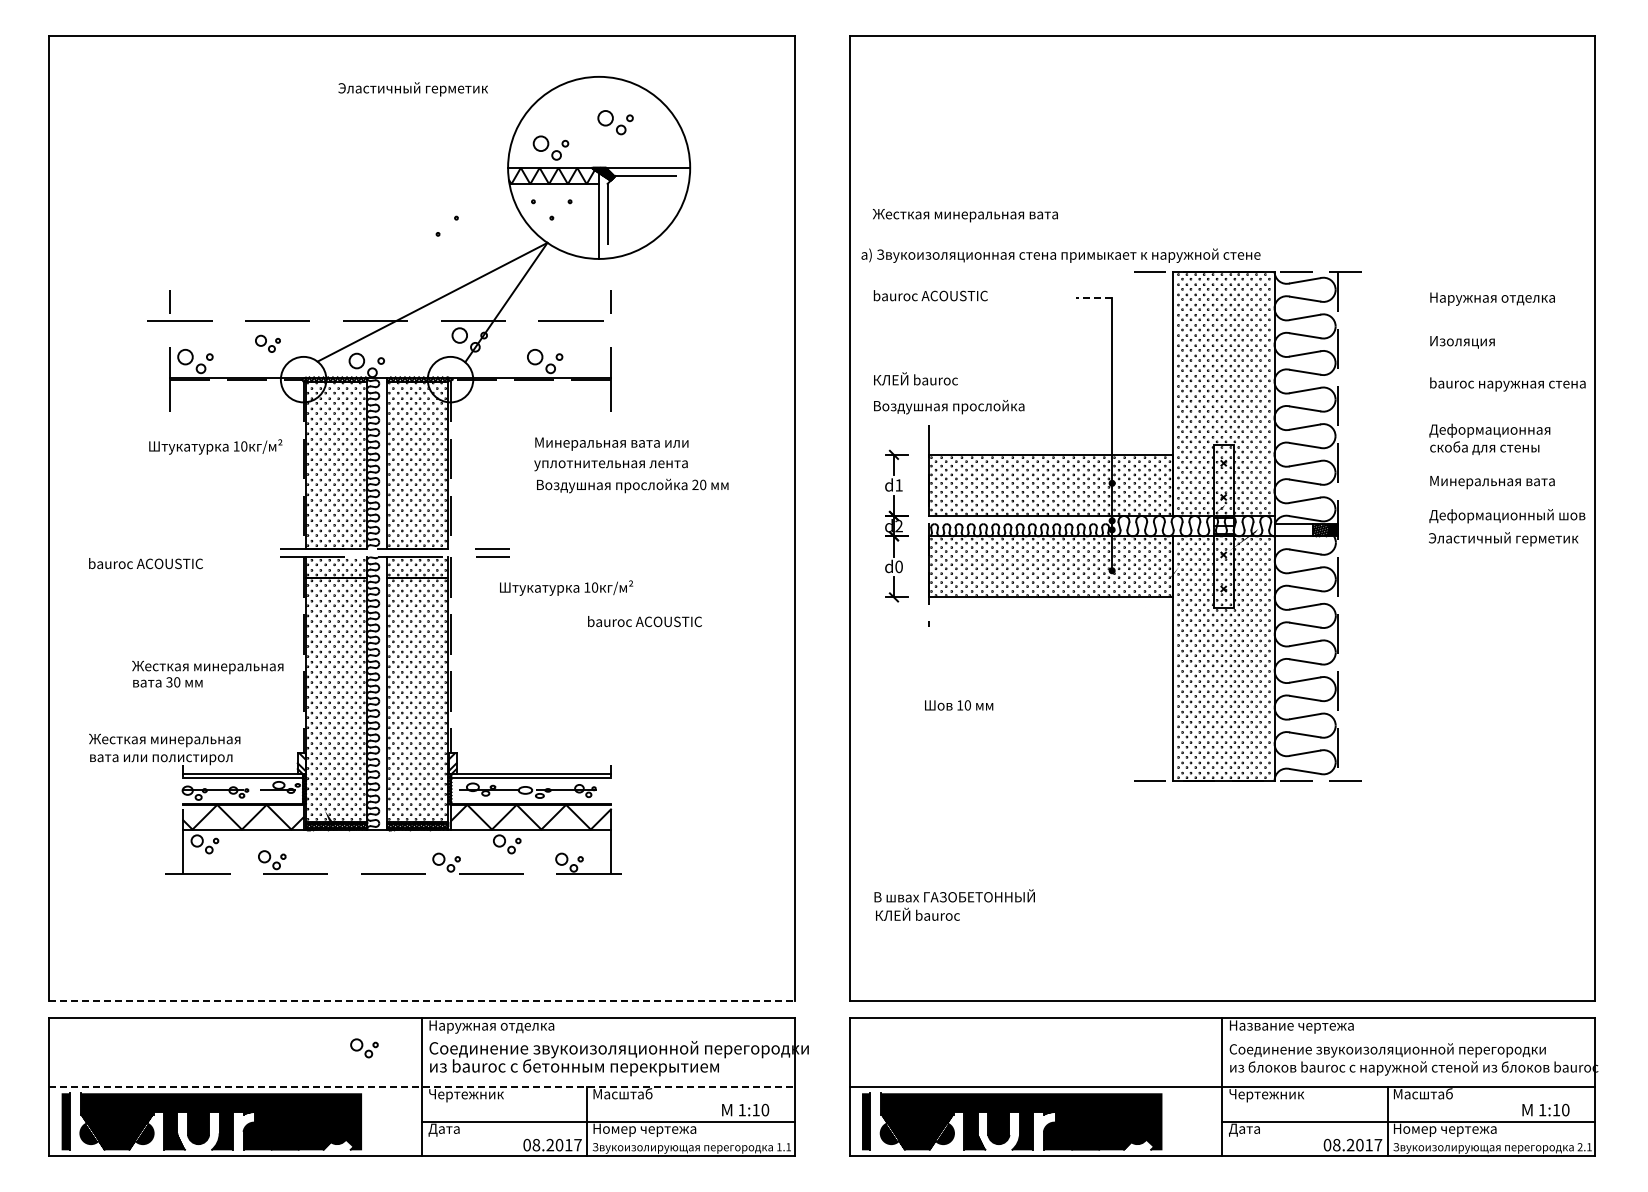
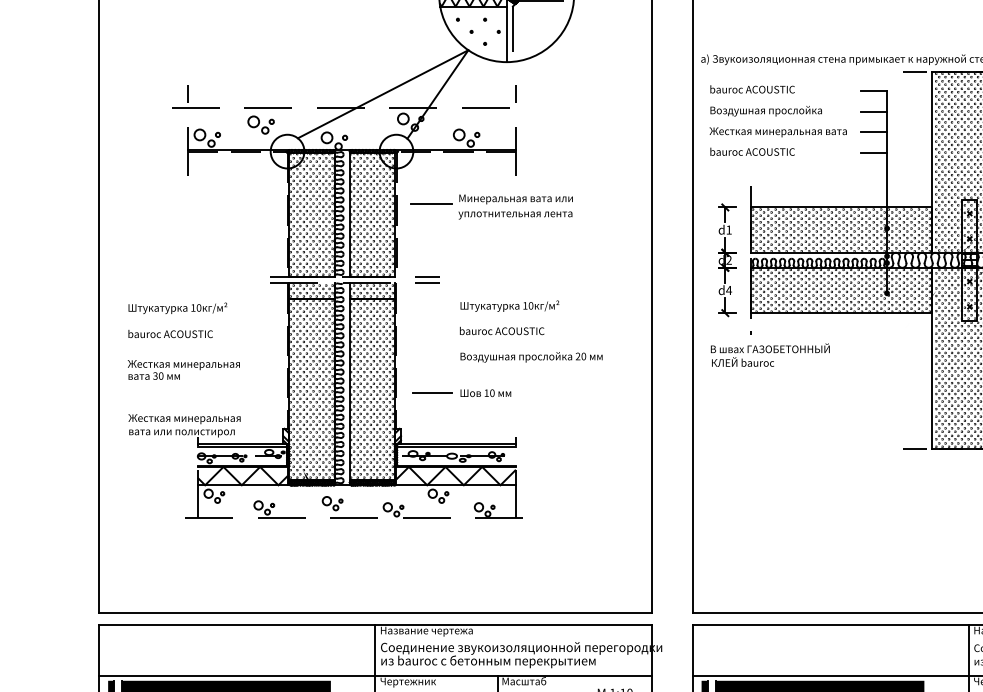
text: (964, 215) -> (777, 132), moved
part: (439, 232) -> (486, 42), moved
line: (1094, 297) -> (873, 90), dashed -> solid
line: (1094, 325) -> (873, 111), added
part: (267, 343) -> (260, 124), size x1.43
line: (1094, 353) -> (873, 132), added
text: (930, 378) -> (752, 150), КЛЕЙ bauroc -> bauroc ACOUSTIC
line: (1094, 381) -> (873, 153), added
text: (949, 407) -> (766, 111), moved
text: (215, 446) -> (177, 307), moved
line: (497, 449) -> (431, 203), added
text: (632, 485) -> (531, 356), moved
text: (145, 563) -> (170, 333), moved
text: (899, 566) -> (729, 290), d0 -> d4
text: (566, 587) -> (509, 305), moved
text: (644, 621) -> (501, 330), moved
text: (207, 673) -> (183, 369), moved
line: (498, 705) -> (432, 393), added
text: (959, 705) -> (486, 393), moved
text: (954, 904) -> (770, 354), moved
line: (422, 1001) -> (375, 612), dashed -> solid
text: (500, 1027) -> (433, 632), Наружная отделка -> Название чертежа
part: (364, 1048) -> (332, 503), moved
line: (422, 1087) -> (375, 676), dashed -> solid

